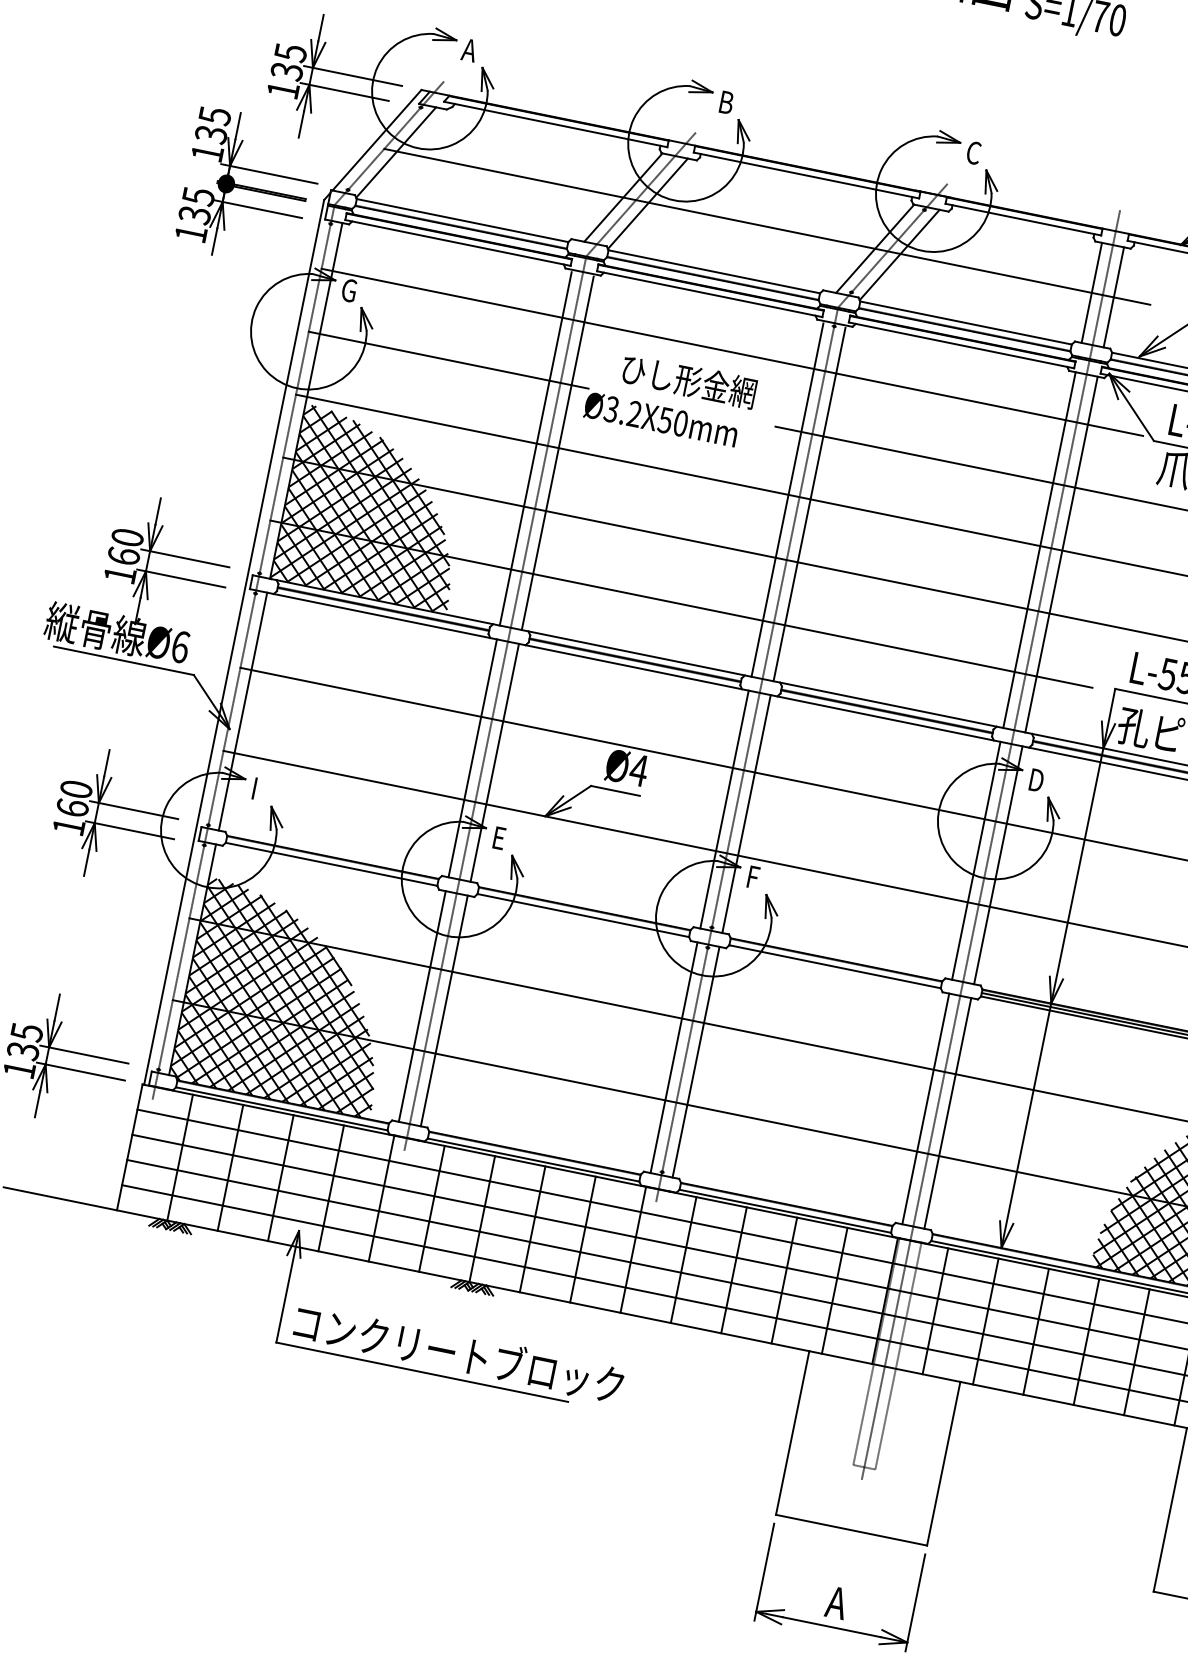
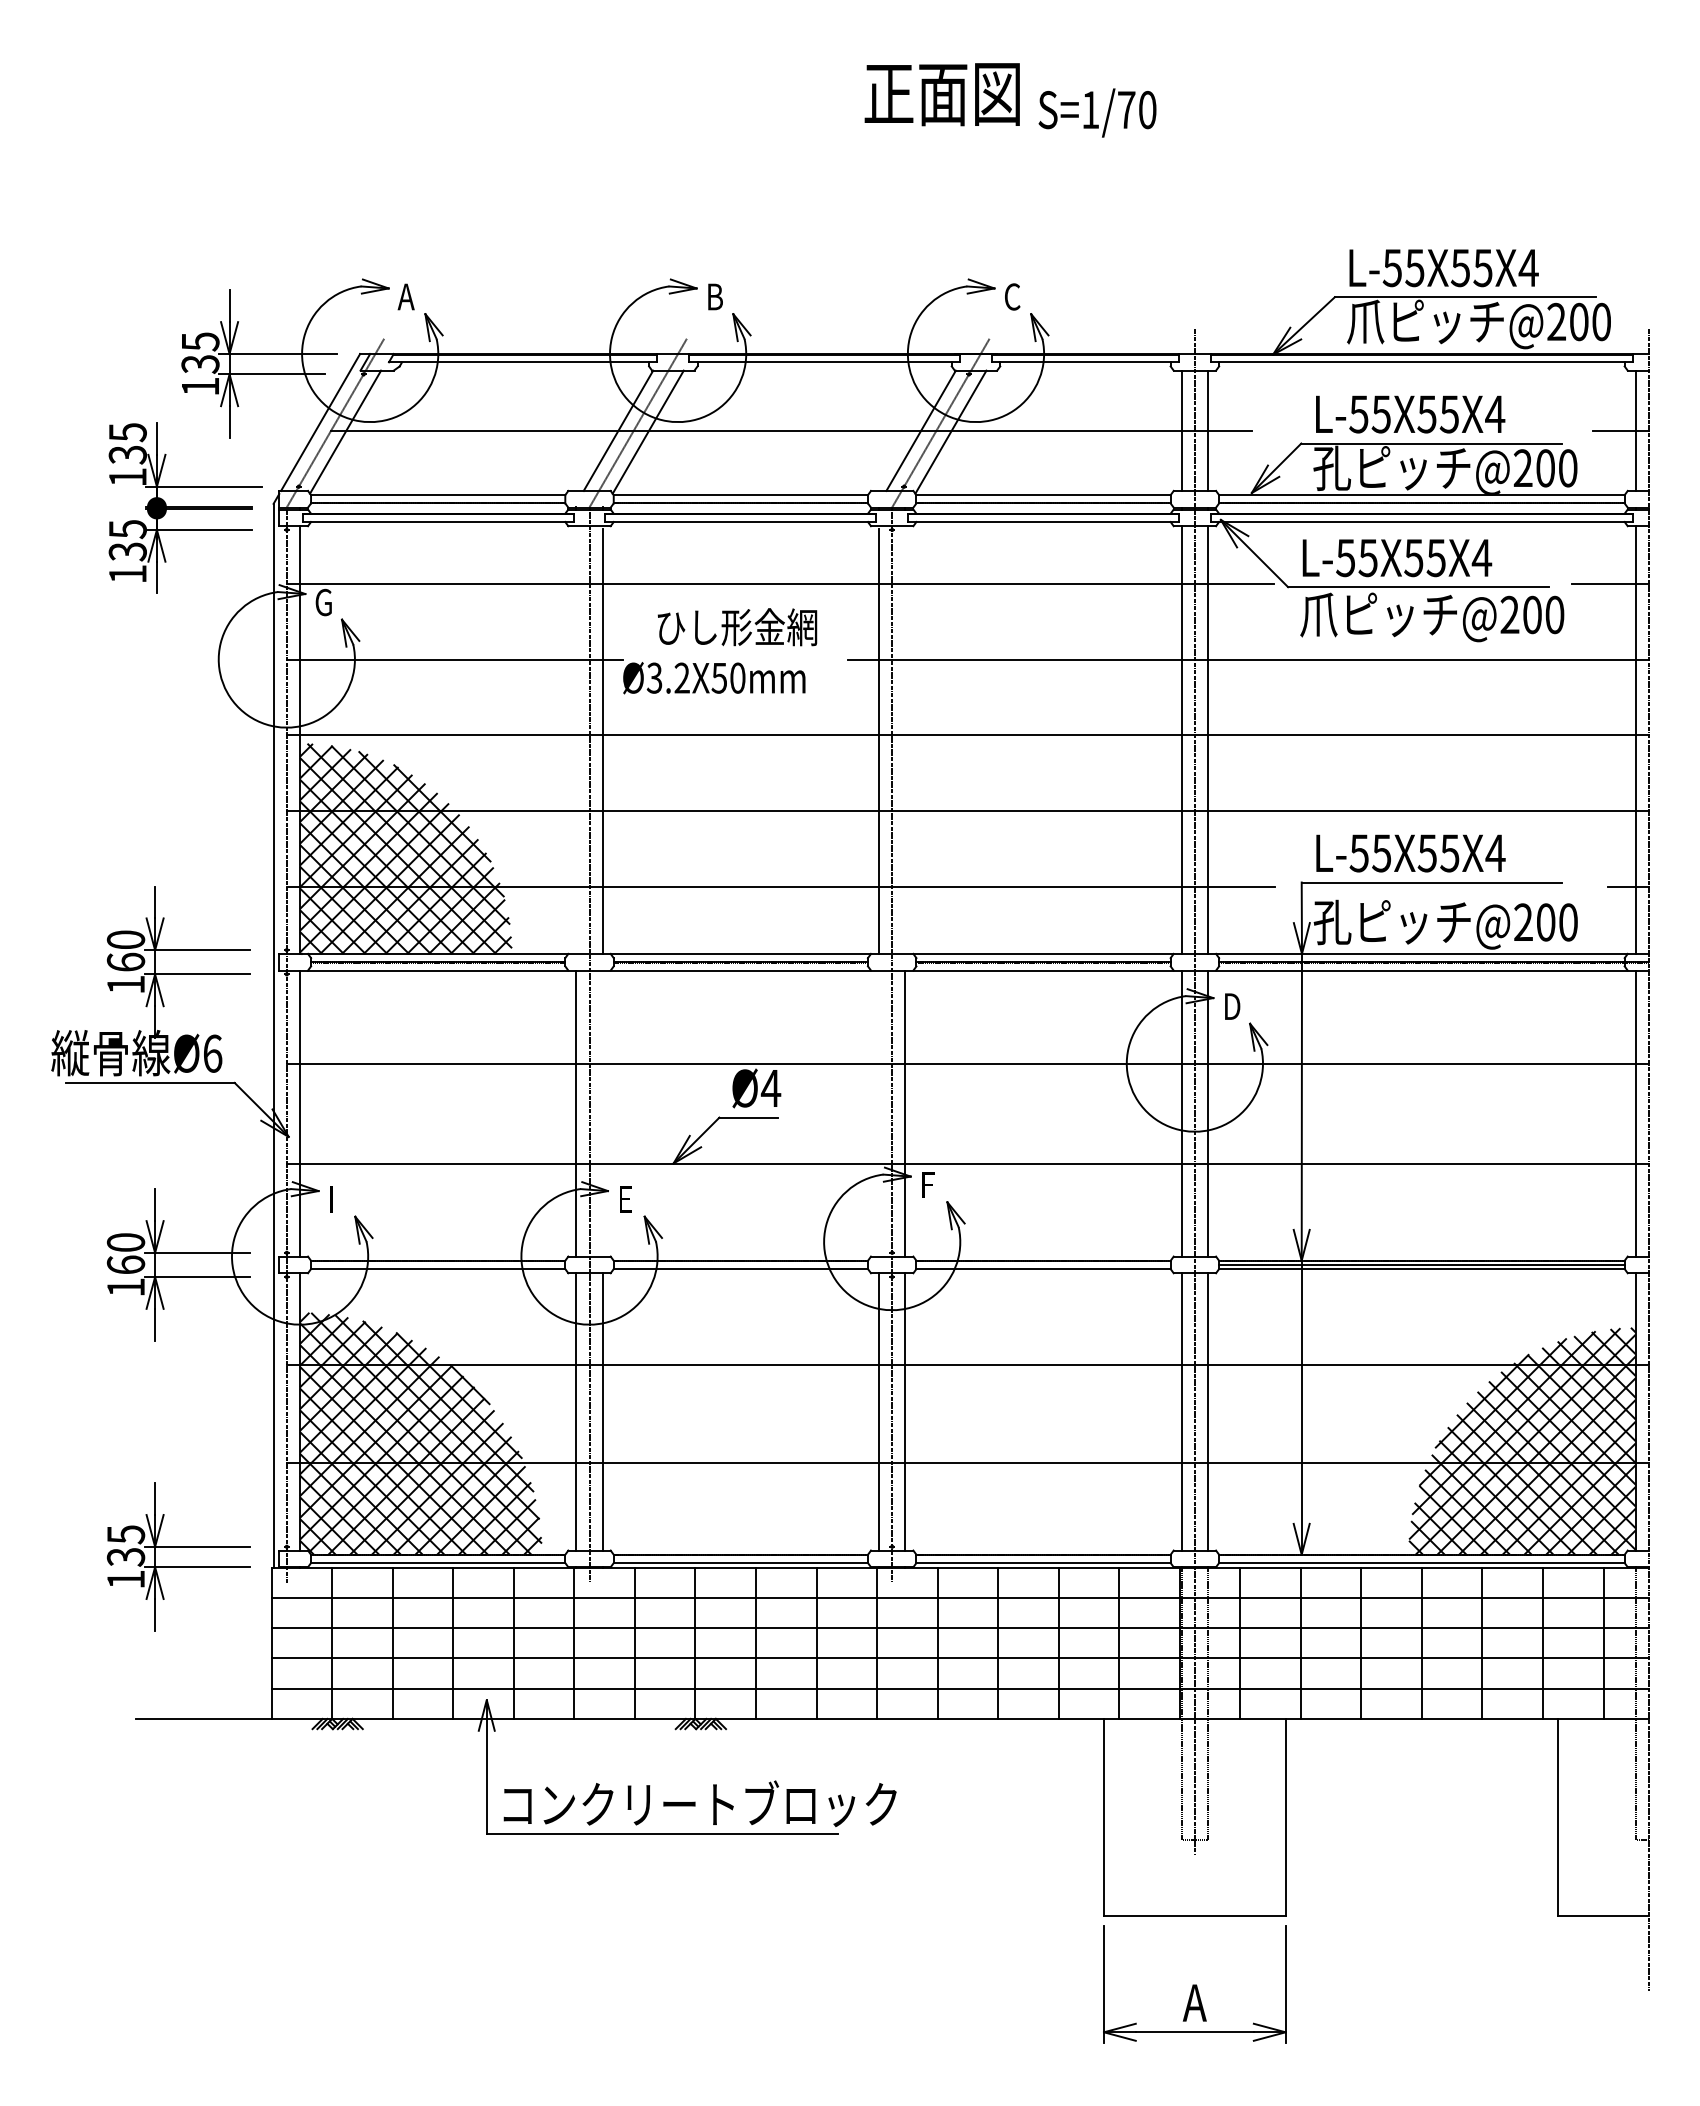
line: (535, 448) -> (576, 741), removed
line: (809, 504) -> (905, 741), removed
line: (494, 762) -> (602, 1113), removed
line: (724, 809) -> (878, 1113), removed

